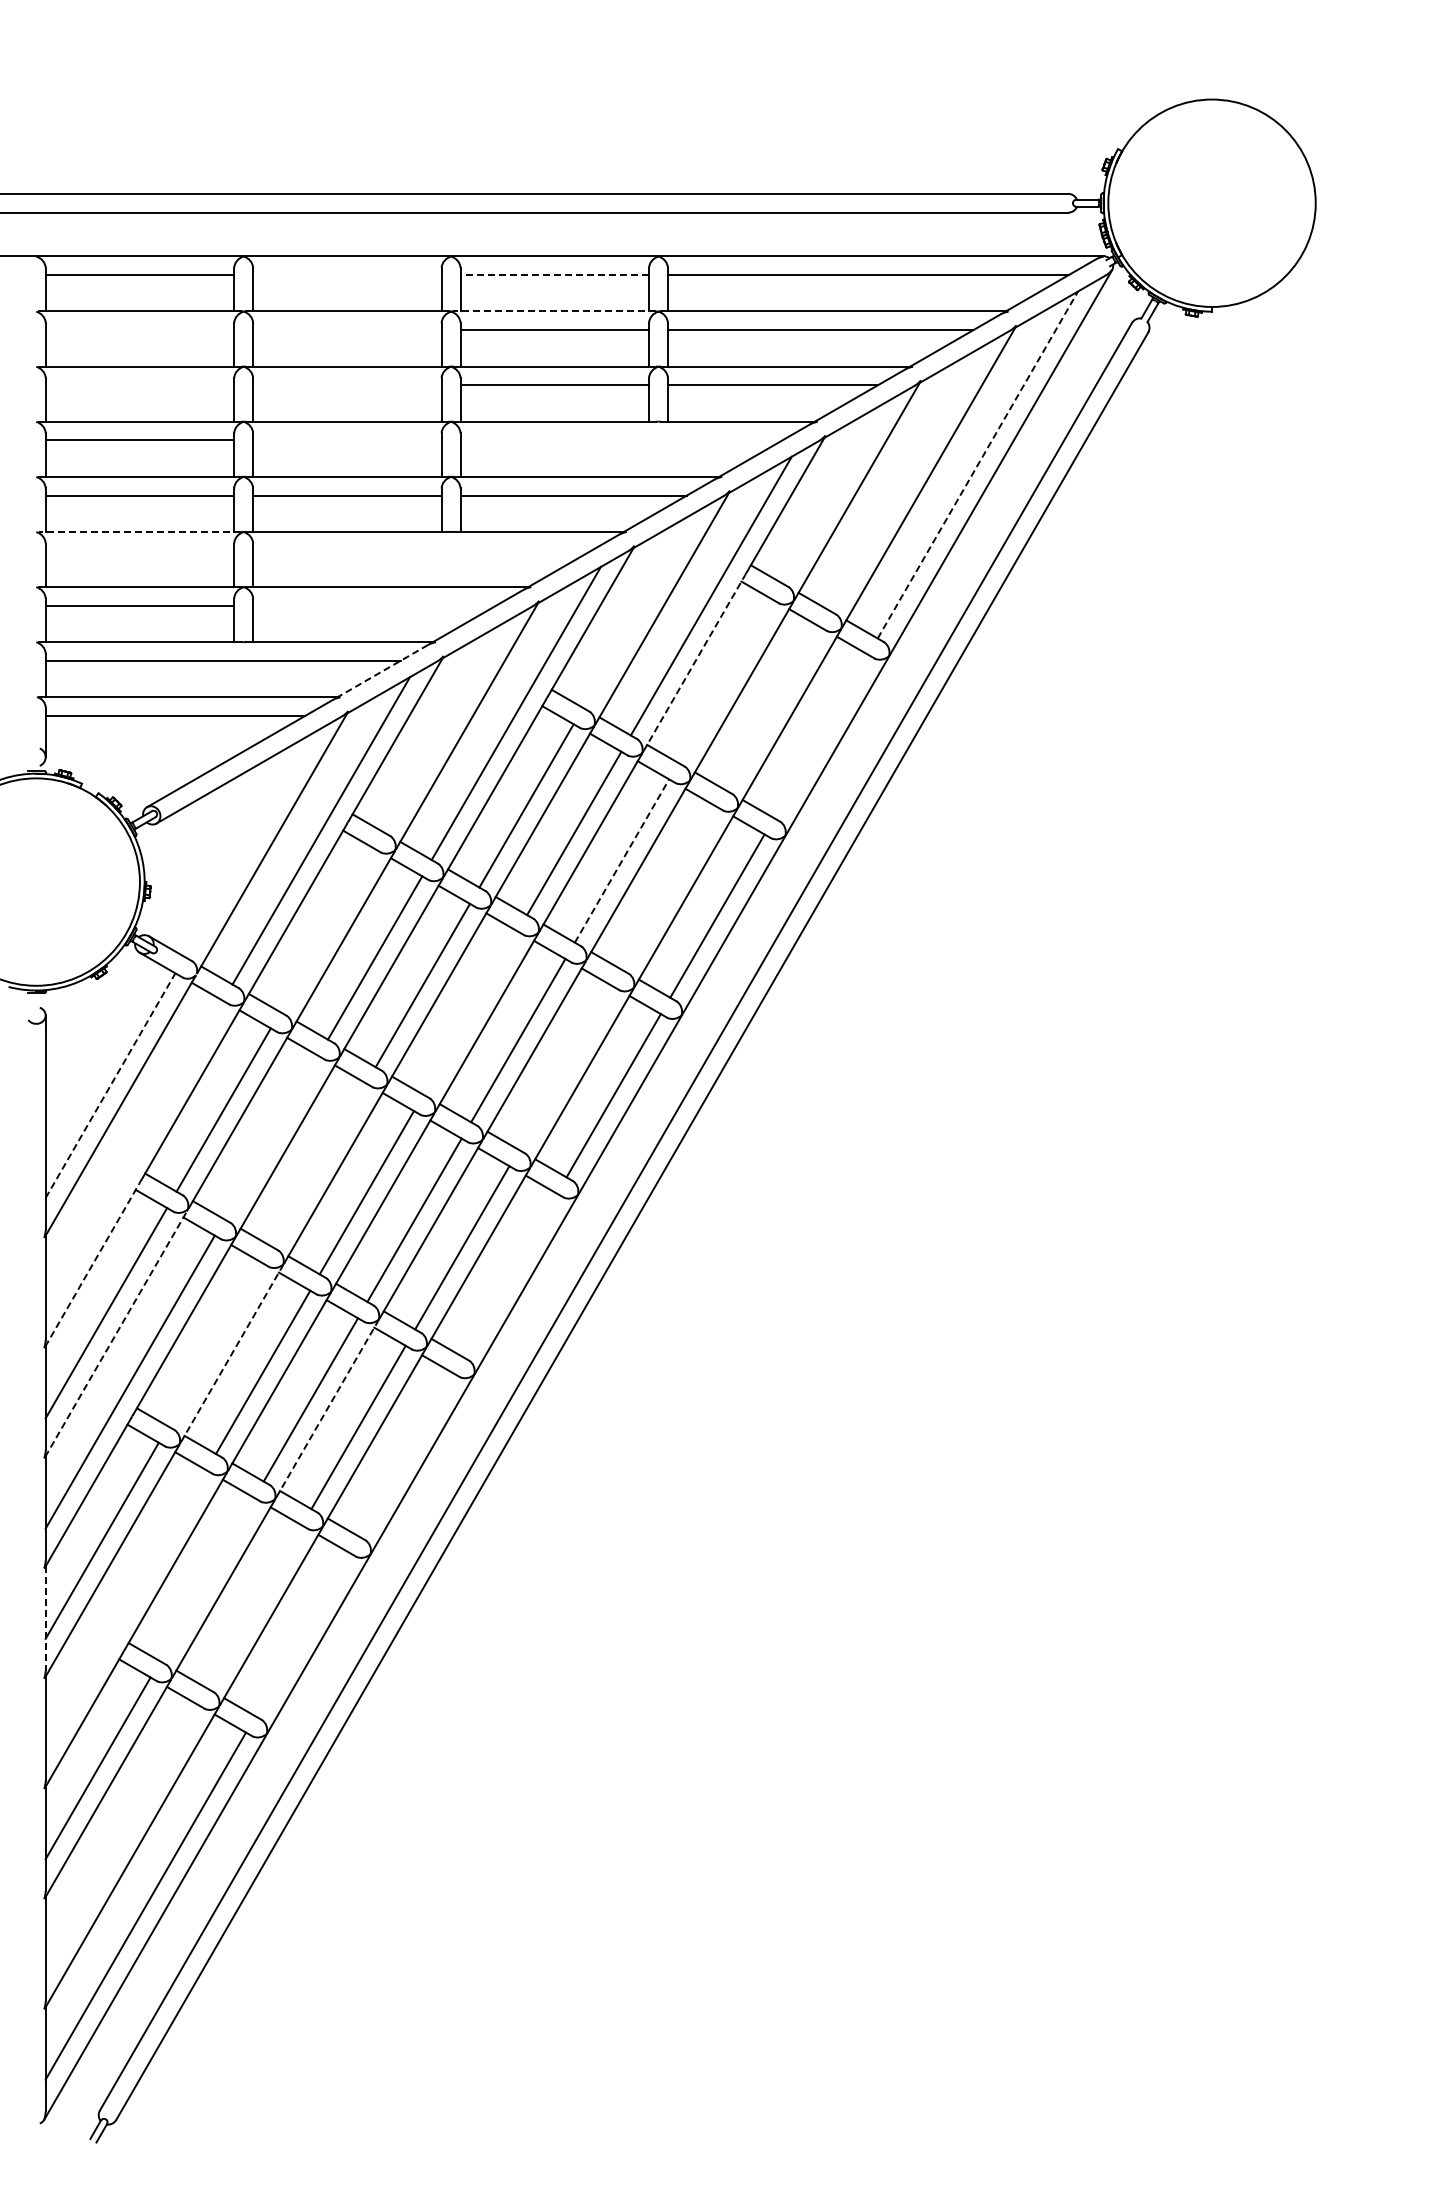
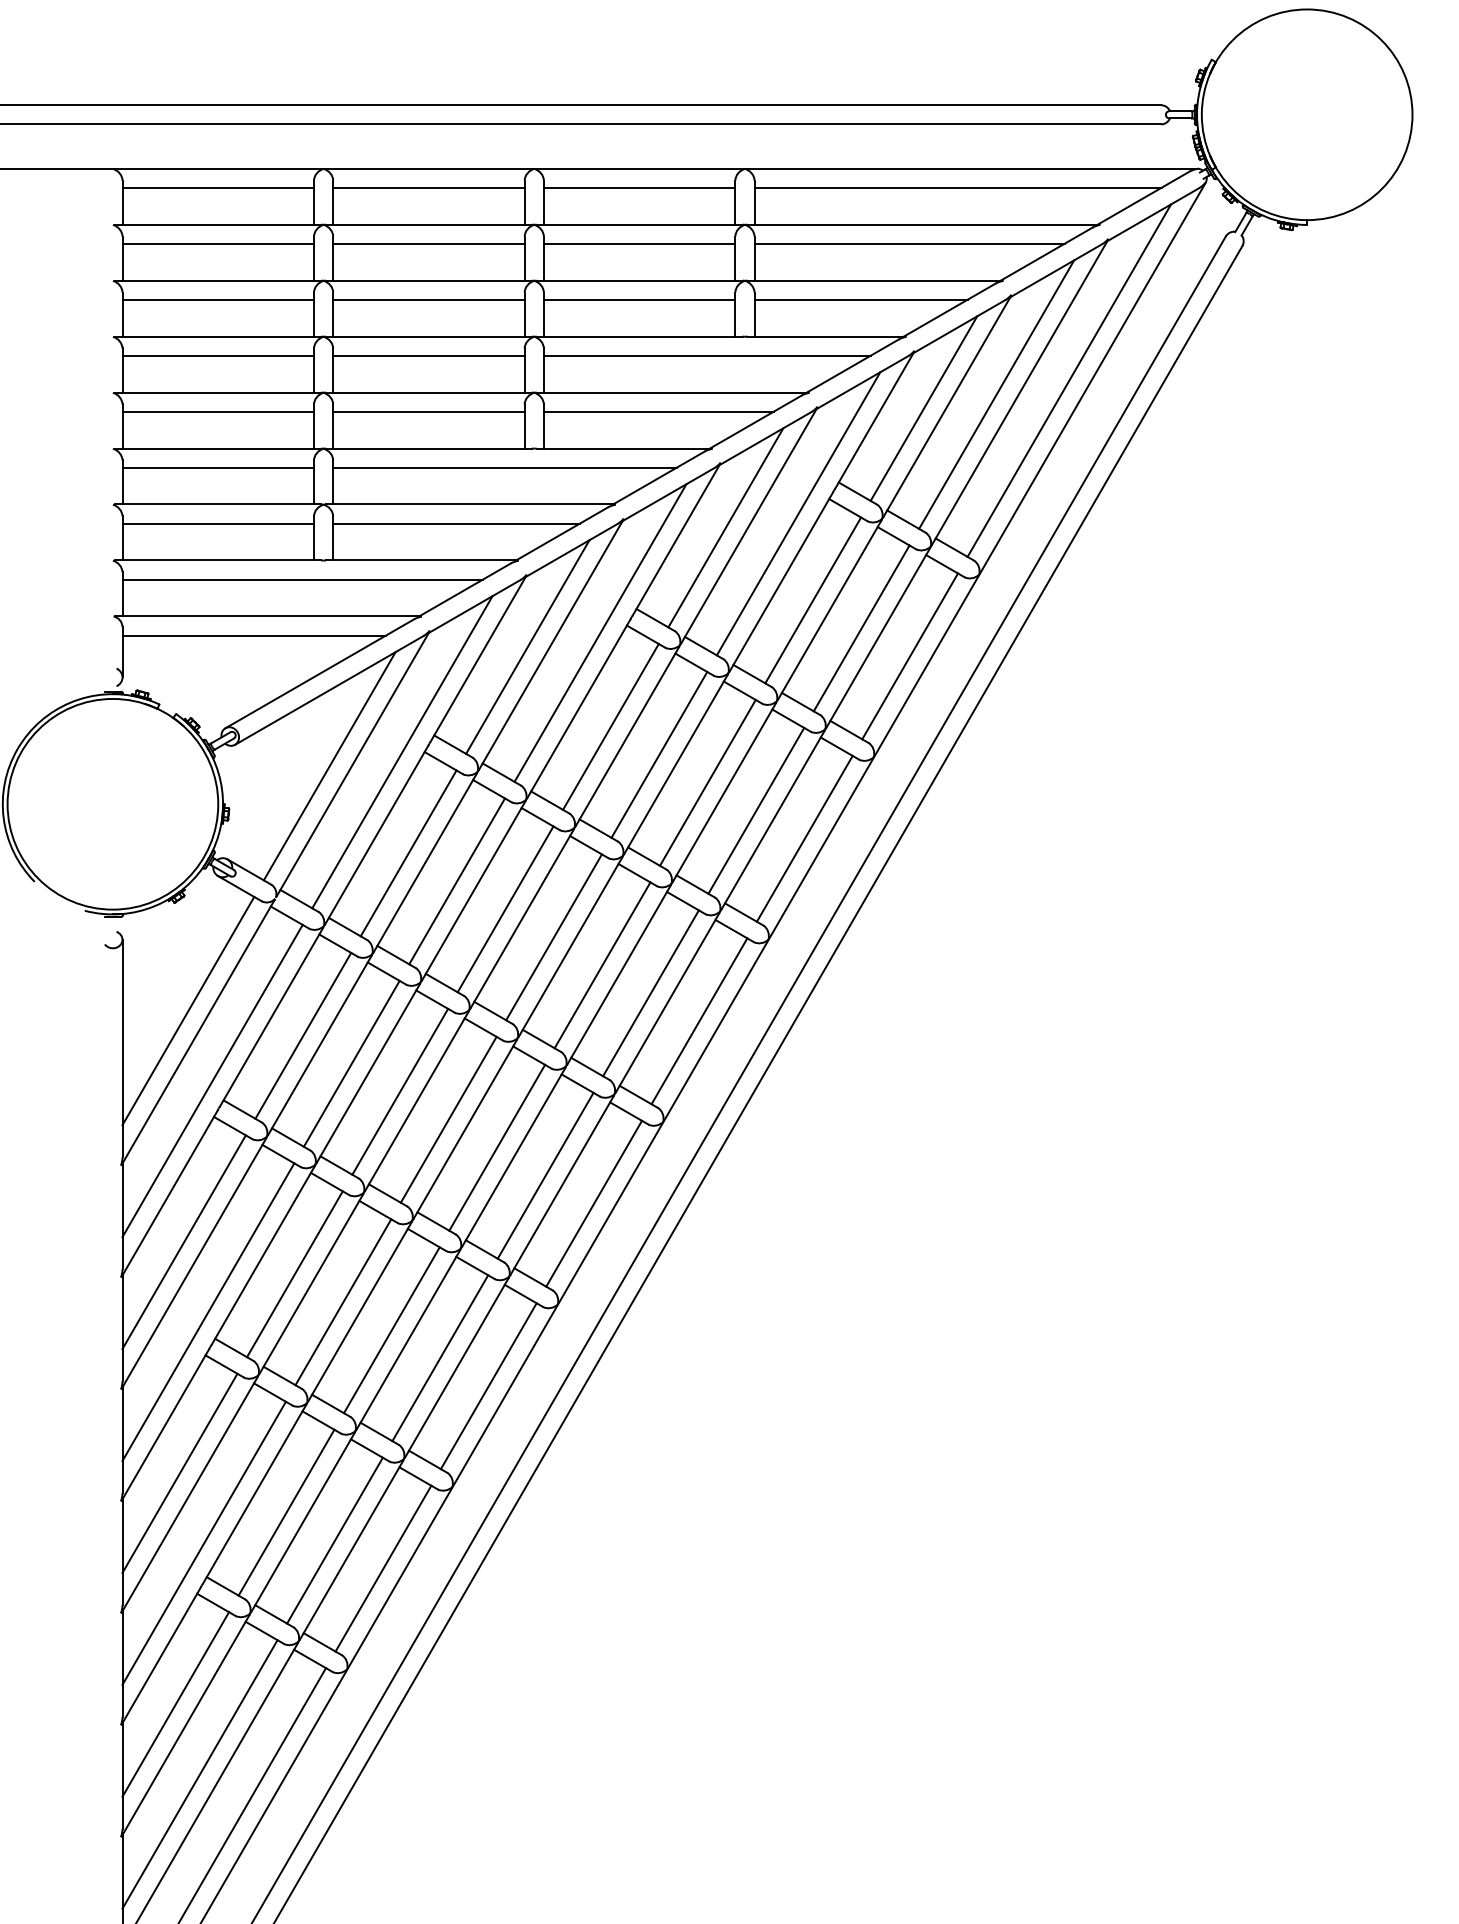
line: (347, 275) -> (429, 188), added
line: (554, 275) -> (639, 188), dashed -> solid
line: (554, 311) -> (639, 224), dashed -> solid
line: (139, 330) -> (217, 244), added
line: (347, 330) -> (429, 244), added
line: (139, 385) -> (217, 299), added
line: (347, 385) -> (429, 299), added
line: (347, 440) -> (429, 355), added
line: (621, 440) -> (707, 355), added
line: (978, 464) -> (1069, 380), dashed -> solid
line: (906, 478) -> (996, 394), added
line: (834, 492) -> (923, 408), added
line: (139, 531) -> (217, 448), dashed -> solid
line: (139, 550) -> (217, 467), added
line: (422, 550) -> (505, 467), added
line: (374, 605) -> (456, 523), added
line: (639, 609) -> (725, 527), added
line: (694, 662) -> (781, 581), dashed -> solid
line: (382, 671) -> (464, 590), dashed -> solid
line: (725, 681) -> (812, 600), added
line: (773, 708) -> (861, 627), added
line: (444, 727) -> (527, 647), added
line: (821, 736) -> (910, 656), added
line: (249, 844) -> (329, 766), added
line: (622, 860) -> (708, 782), dashed -> solid
line: (669, 888) -> (756, 810), added
line: (327, 930) -> (408, 853), added
line: (470, 1012) -> (553, 936), added
line: (565, 1067) -> (650, 992), added
line: (110, 1085) -> (188, 1010), dashed -> solid
line: (271, 1137) -> (351, 1063), added
line: (134, 1154) -> (212, 1080), added
line: (319, 1164) -> (400, 1091), added
line: (92, 1264) -> (170, 1192), dashed -> solid
line: (509, 1275) -> (593, 1203), added
line: (116, 1334) -> (194, 1263), dashed -> solid
line: (215, 1344) -> (294, 1273), added
line: (232, 1353) -> (312, 1283), dashed -> solid
line: (327, 1408) -> (408, 1338), dashed -> solid
line: (406, 1454) -> (488, 1385), added
line: (207, 1579) -> (286, 1512), added
line: (254, 1606) -> (334, 1540), added
line: (125, 1609) -> (203, 1543), added
line: (45, 1618) -> (122, 1552), dashed -> solid
line: (302, 1634) -> (383, 1568), added
line: (121, 1837) -> (199, 1774), added

